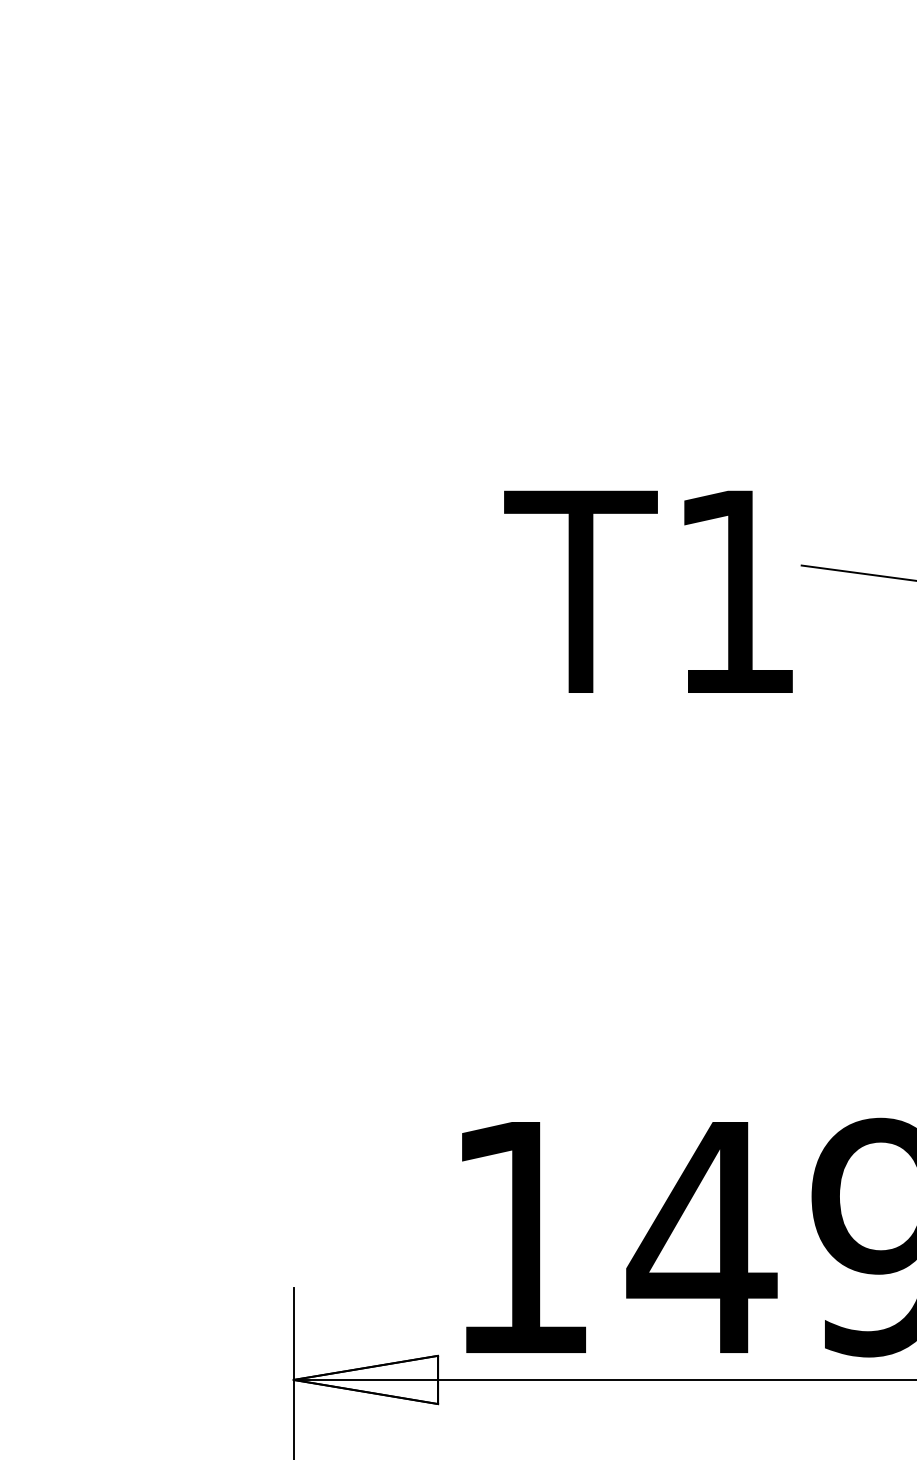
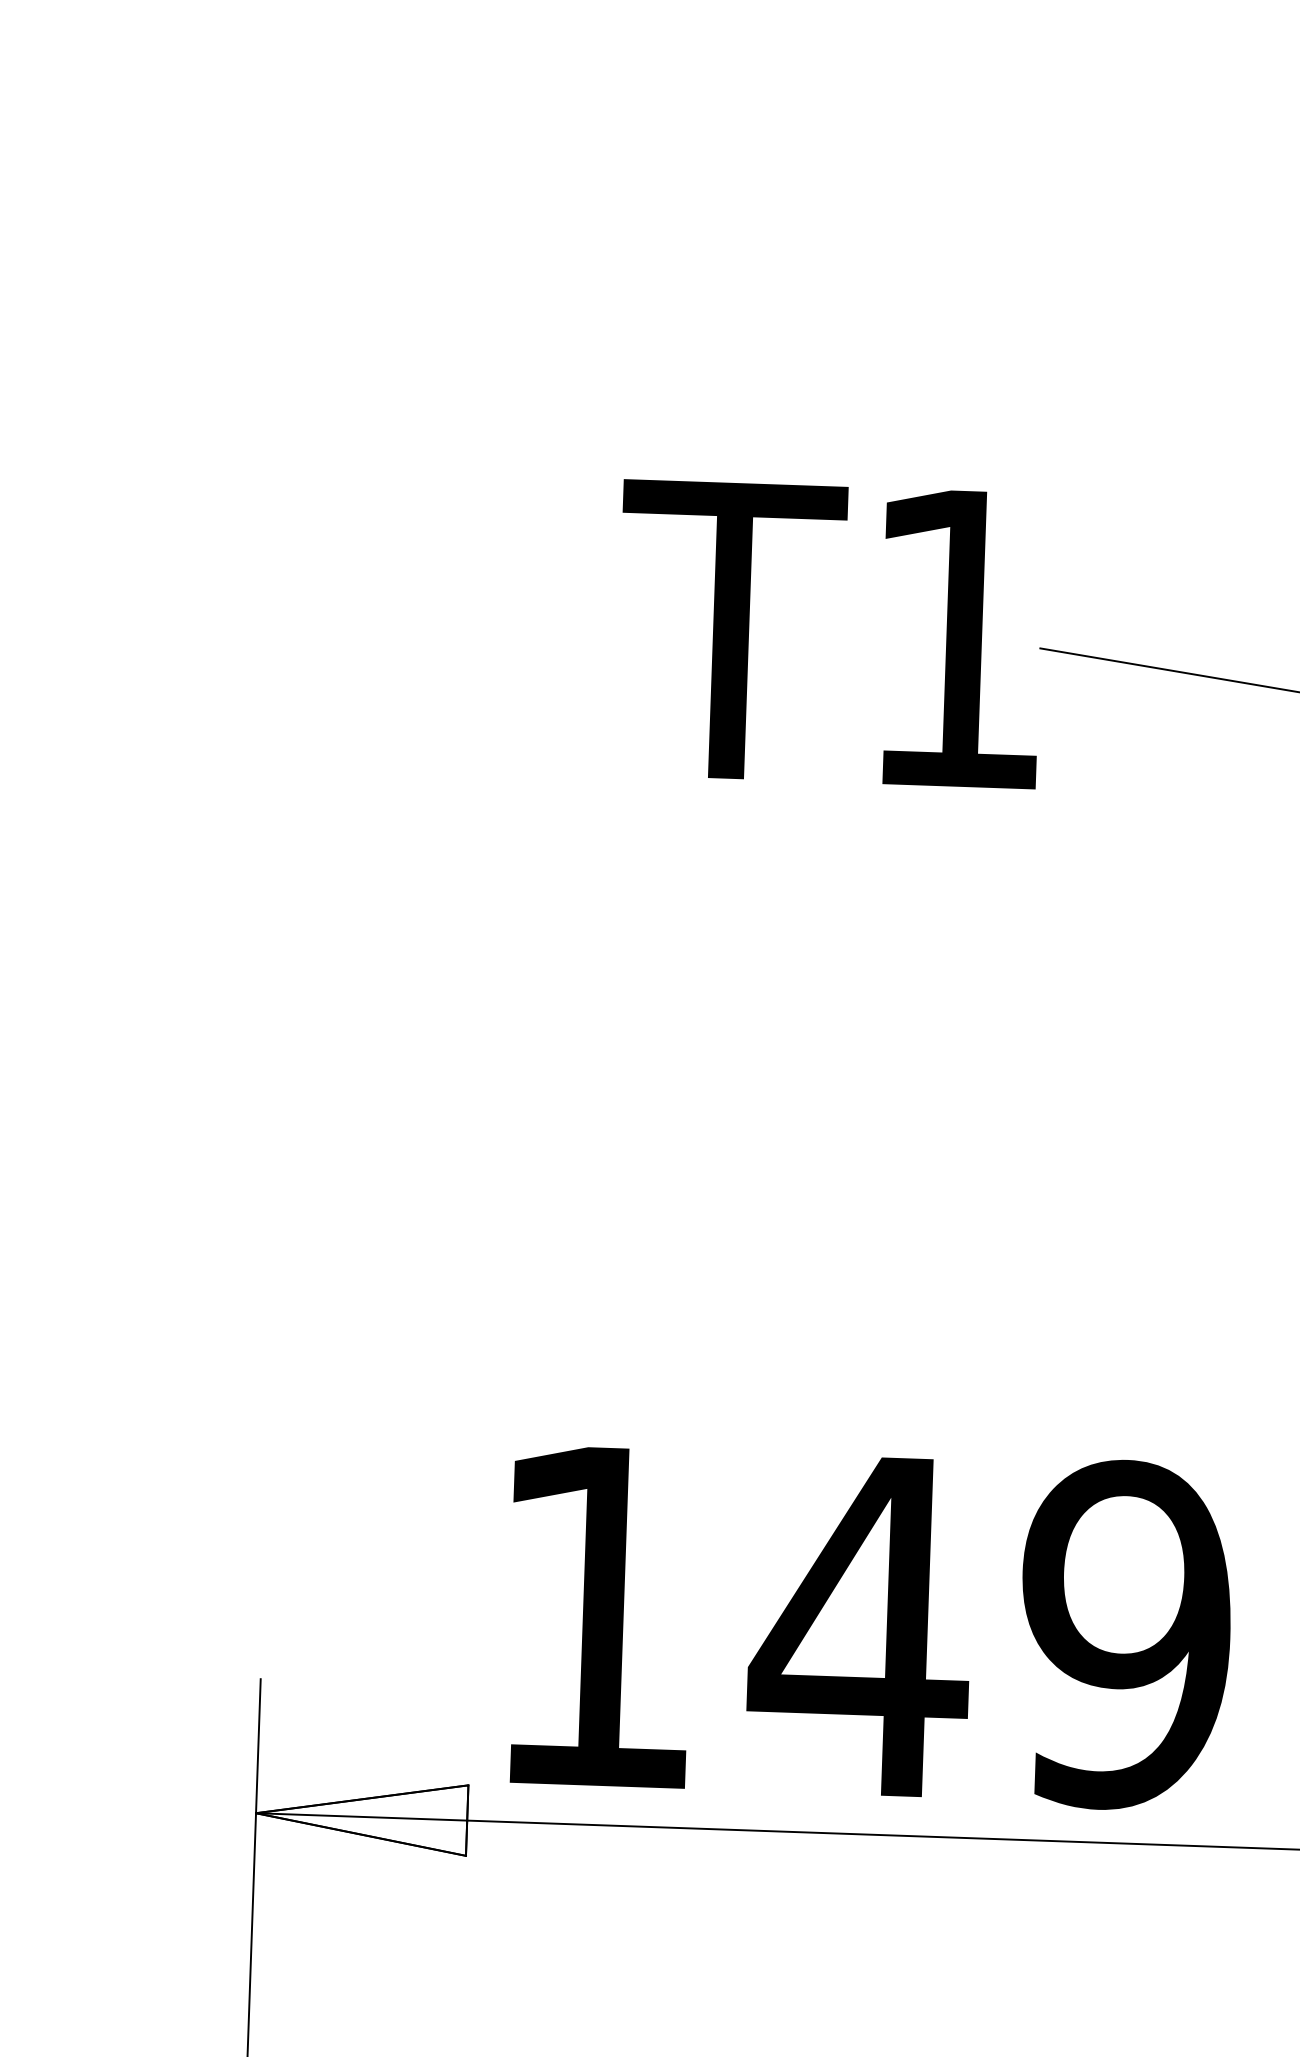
text: (648, 591) -> (829, 633), moved

